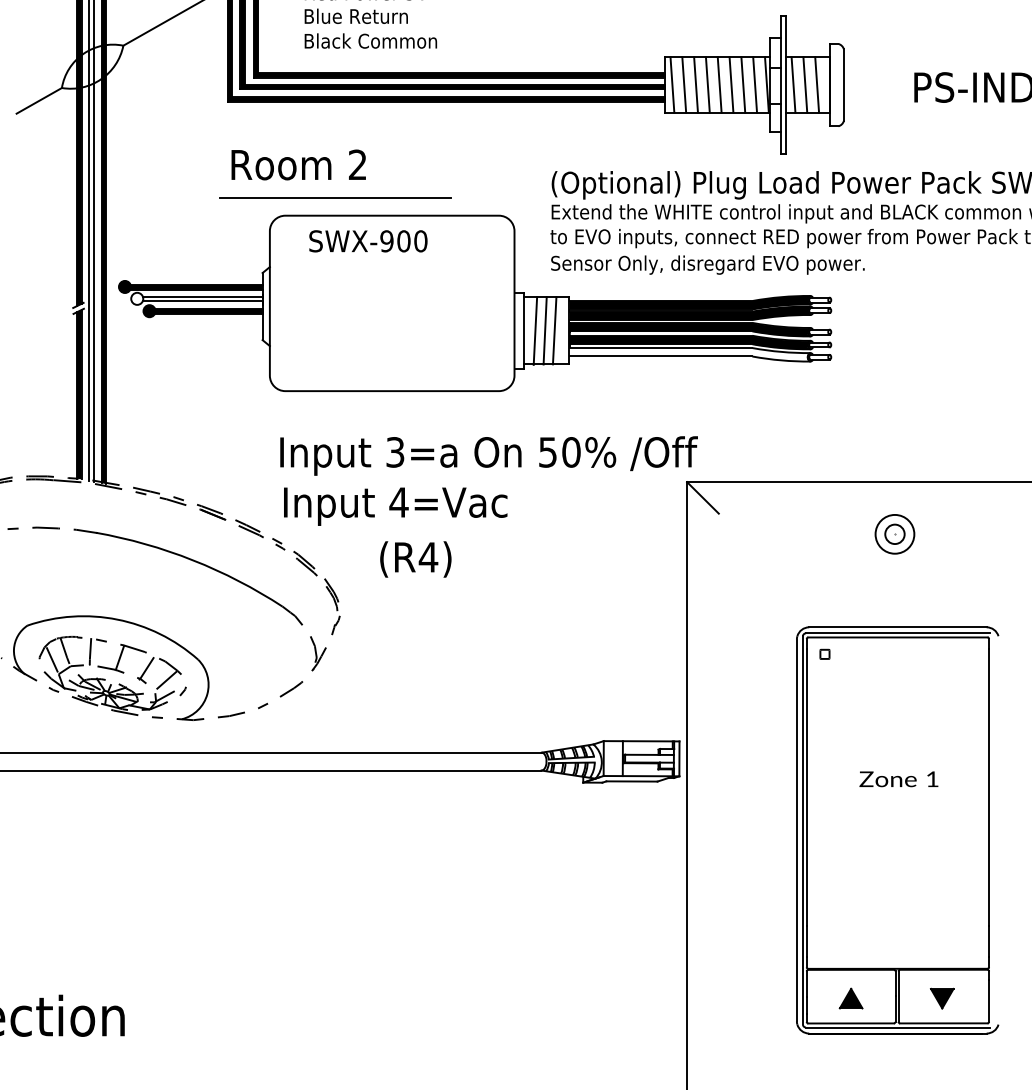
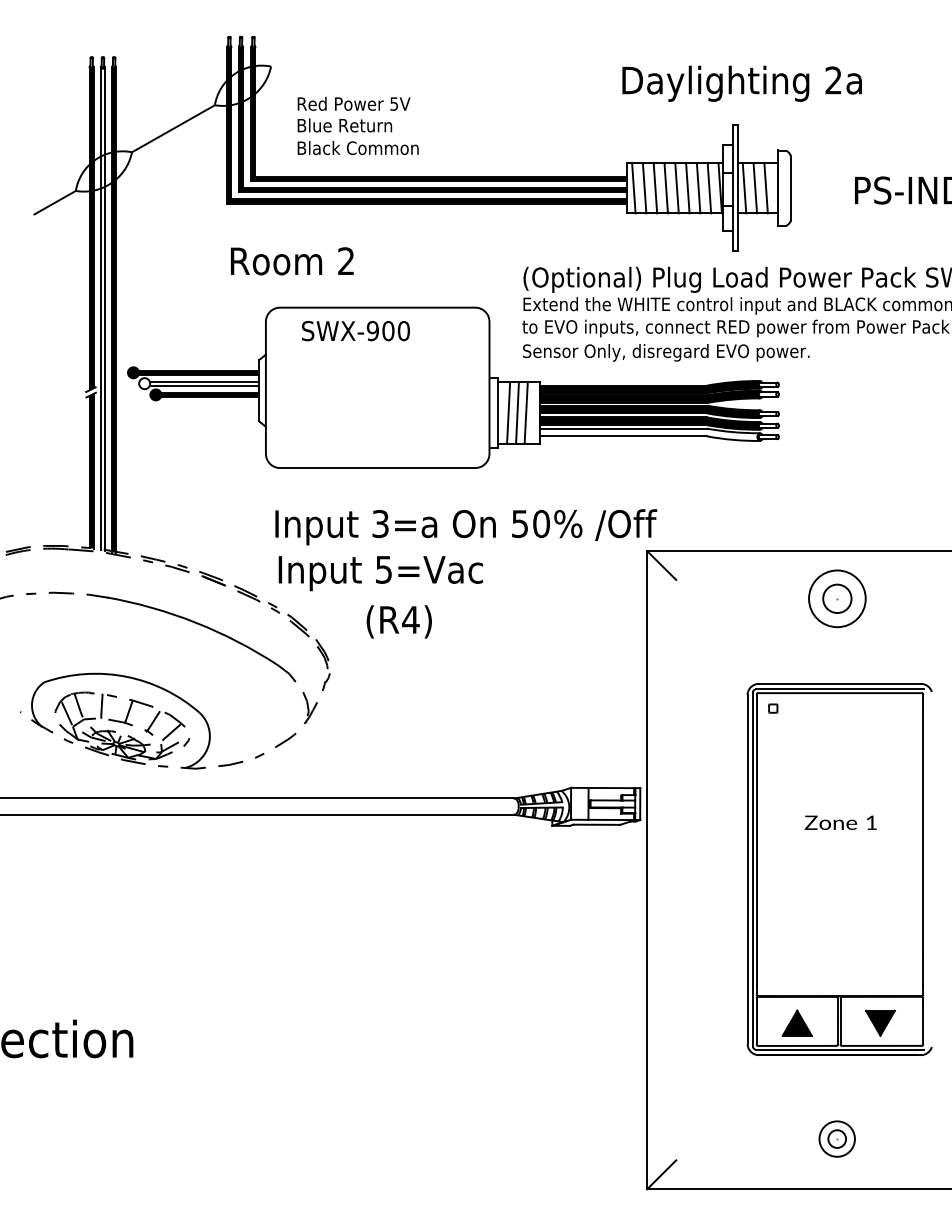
line: (335, 198) -> (325, 291), removed
text: (398, 502) -> (383, 569), 4=Vac -> 5=Vac
part: (894, 533) -> (836, 598), size x1.6
part: (850, 998) -> (796, 1023), size x1.4
part: (942, 998) -> (880, 1023), size x1.4

